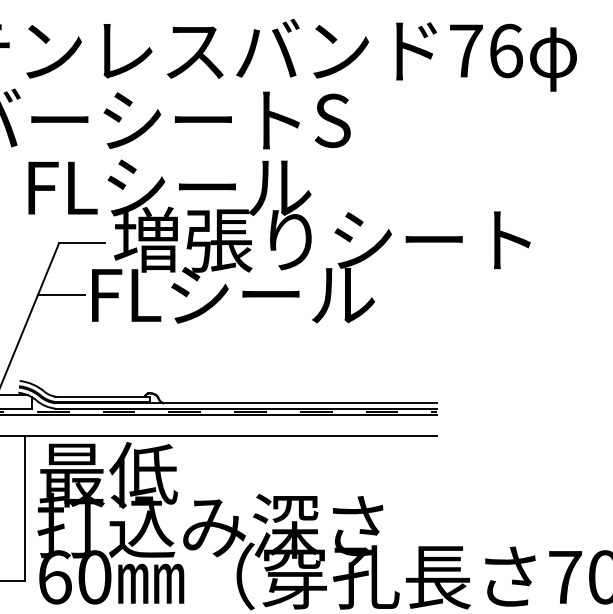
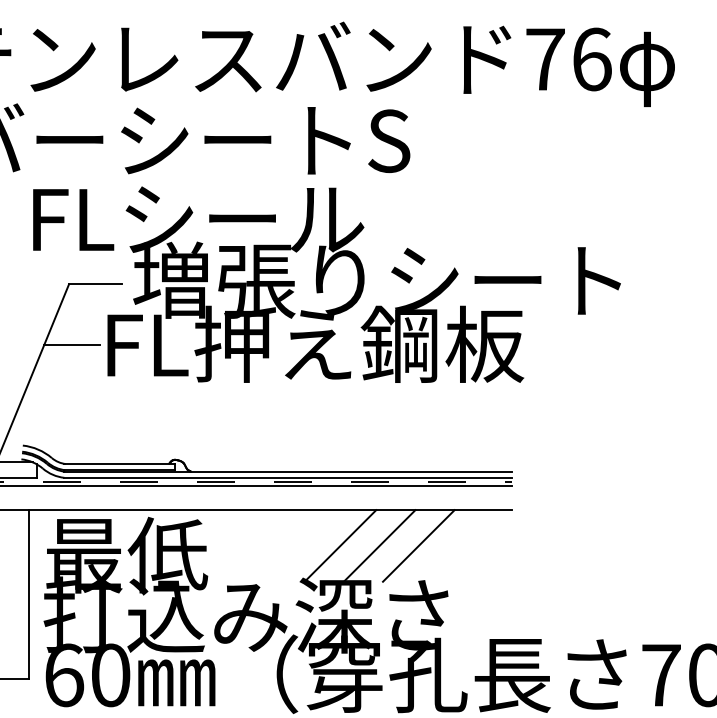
text: (307, 293) -> (359, 343), FLシール -> FL押え鋼板
line: (291, 466) -> (340, 545), added
line: (324, 466) -> (379, 545), added
line: (357, 466) -> (418, 545), added

